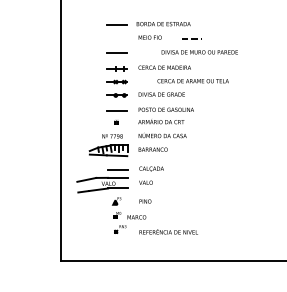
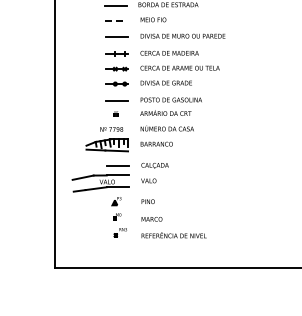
line: (191, 38) -> (116, 20), moved
text: (199, 52) -> (182, 36), moved
text: (192, 81) -> (179, 68), moved
text: (136, 217) -> (151, 219), moved

